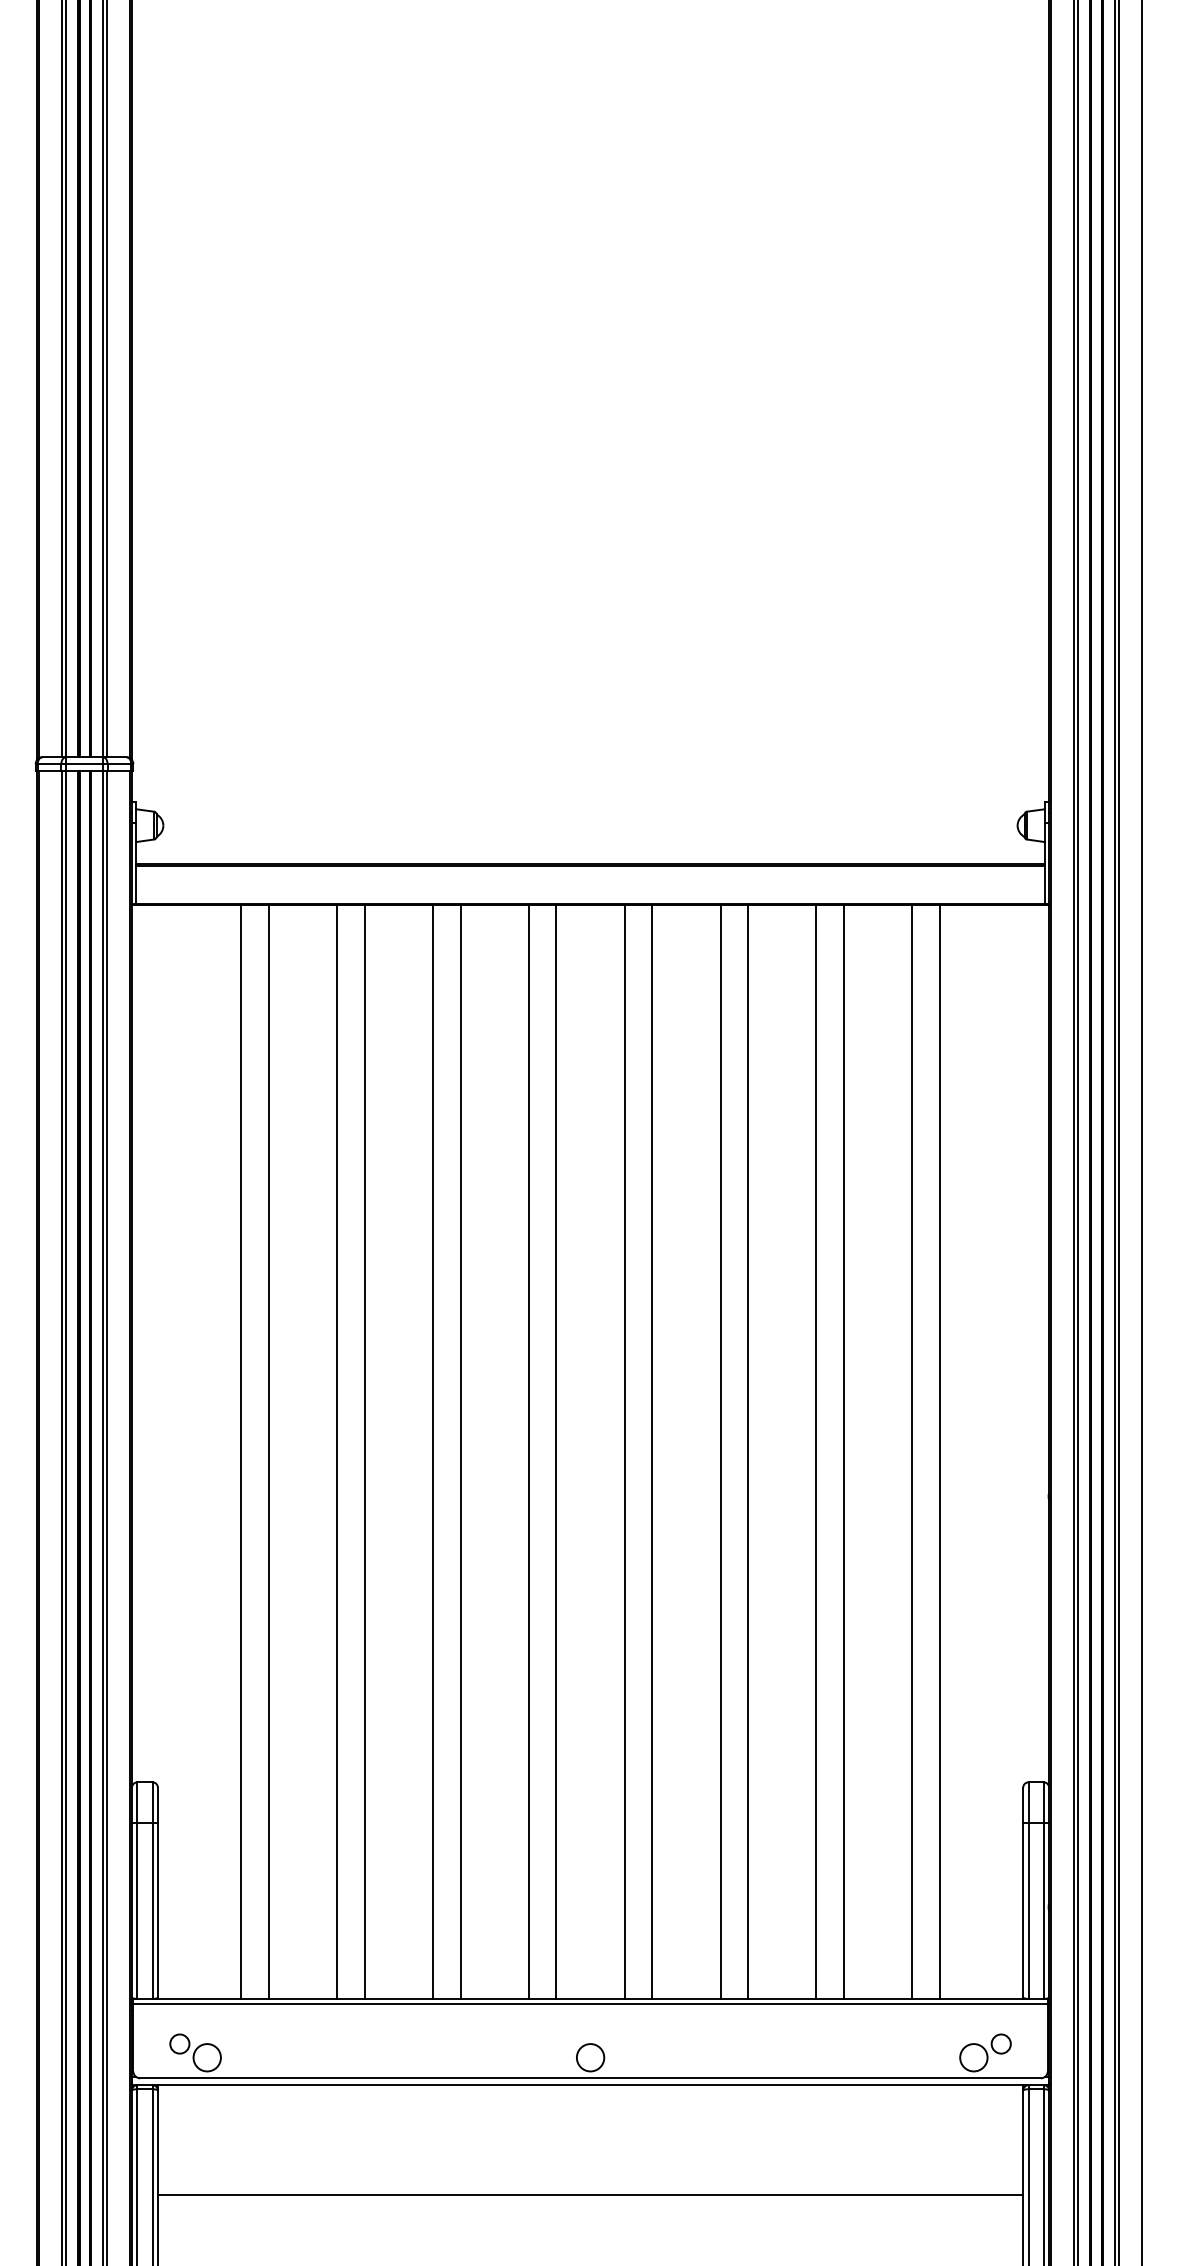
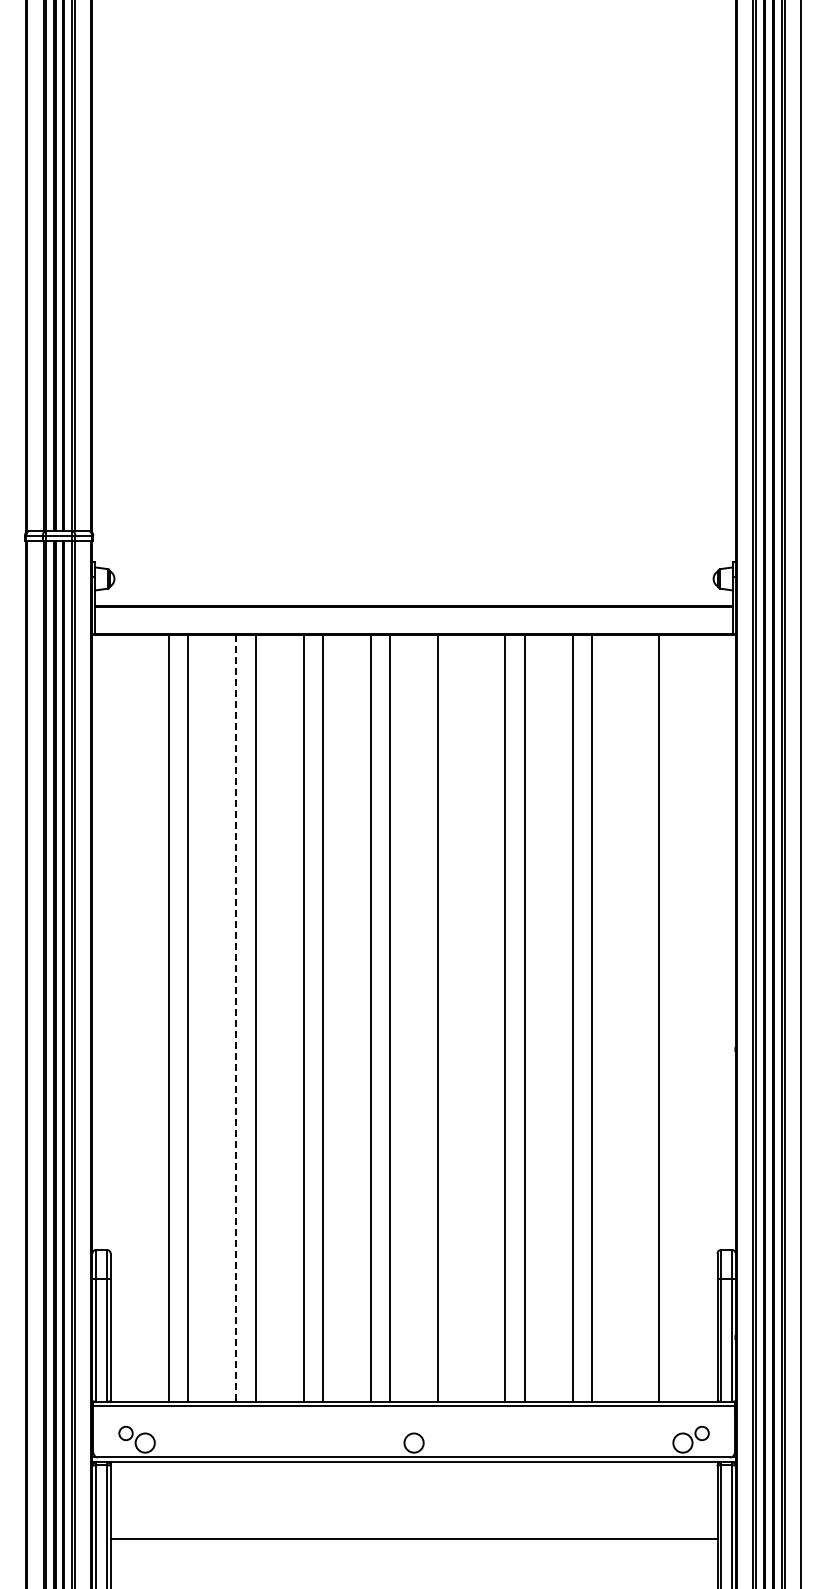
line: (652, 1450) -> (457, 1017), removed
line: (911, 1450) -> (639, 1017), removed
line: (337, 1452) -> (236, 1018), solid -> dashed

